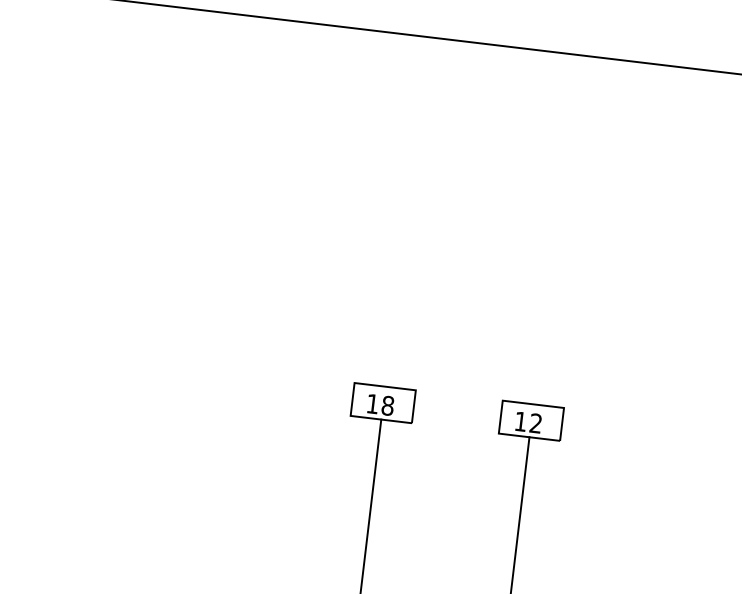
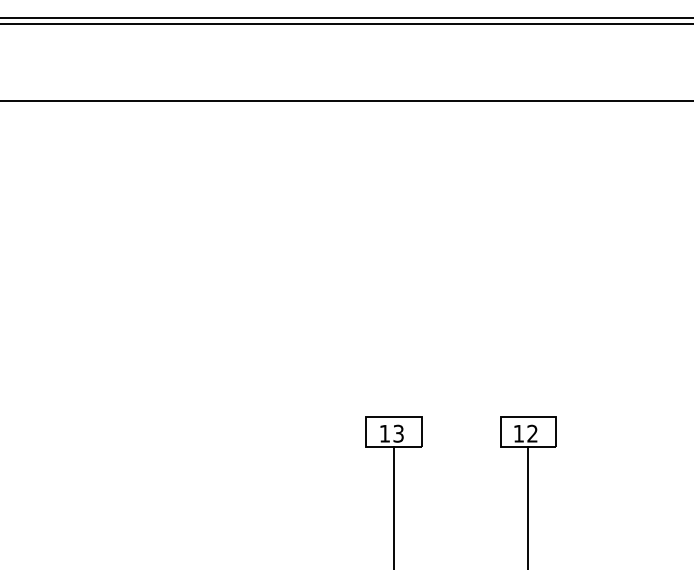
text: (387, 405) -> (398, 433), 18 -> 13

